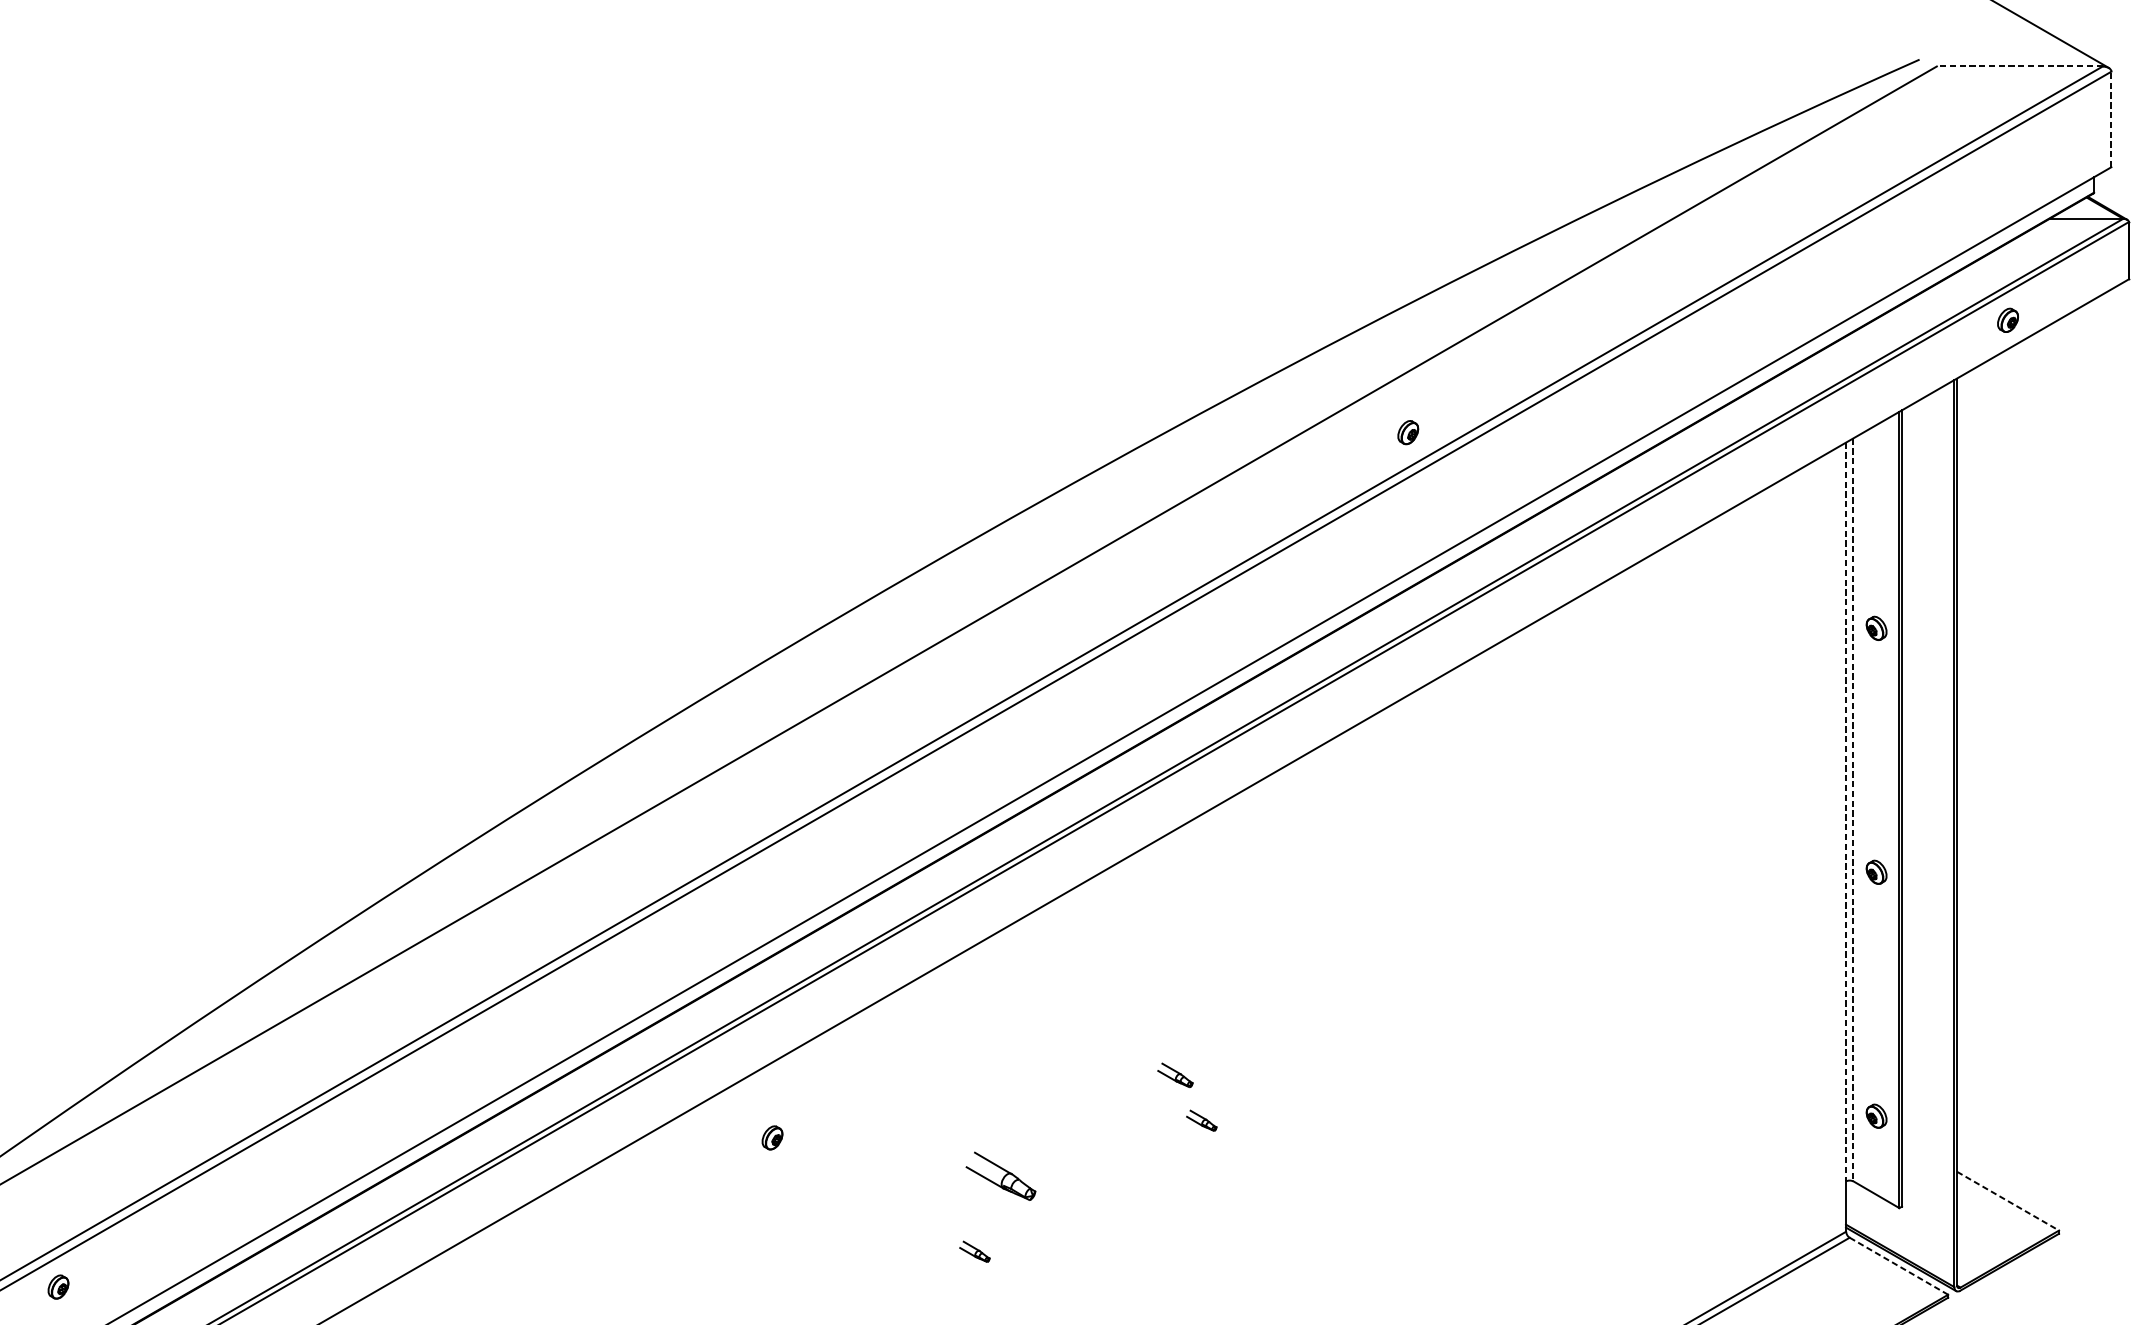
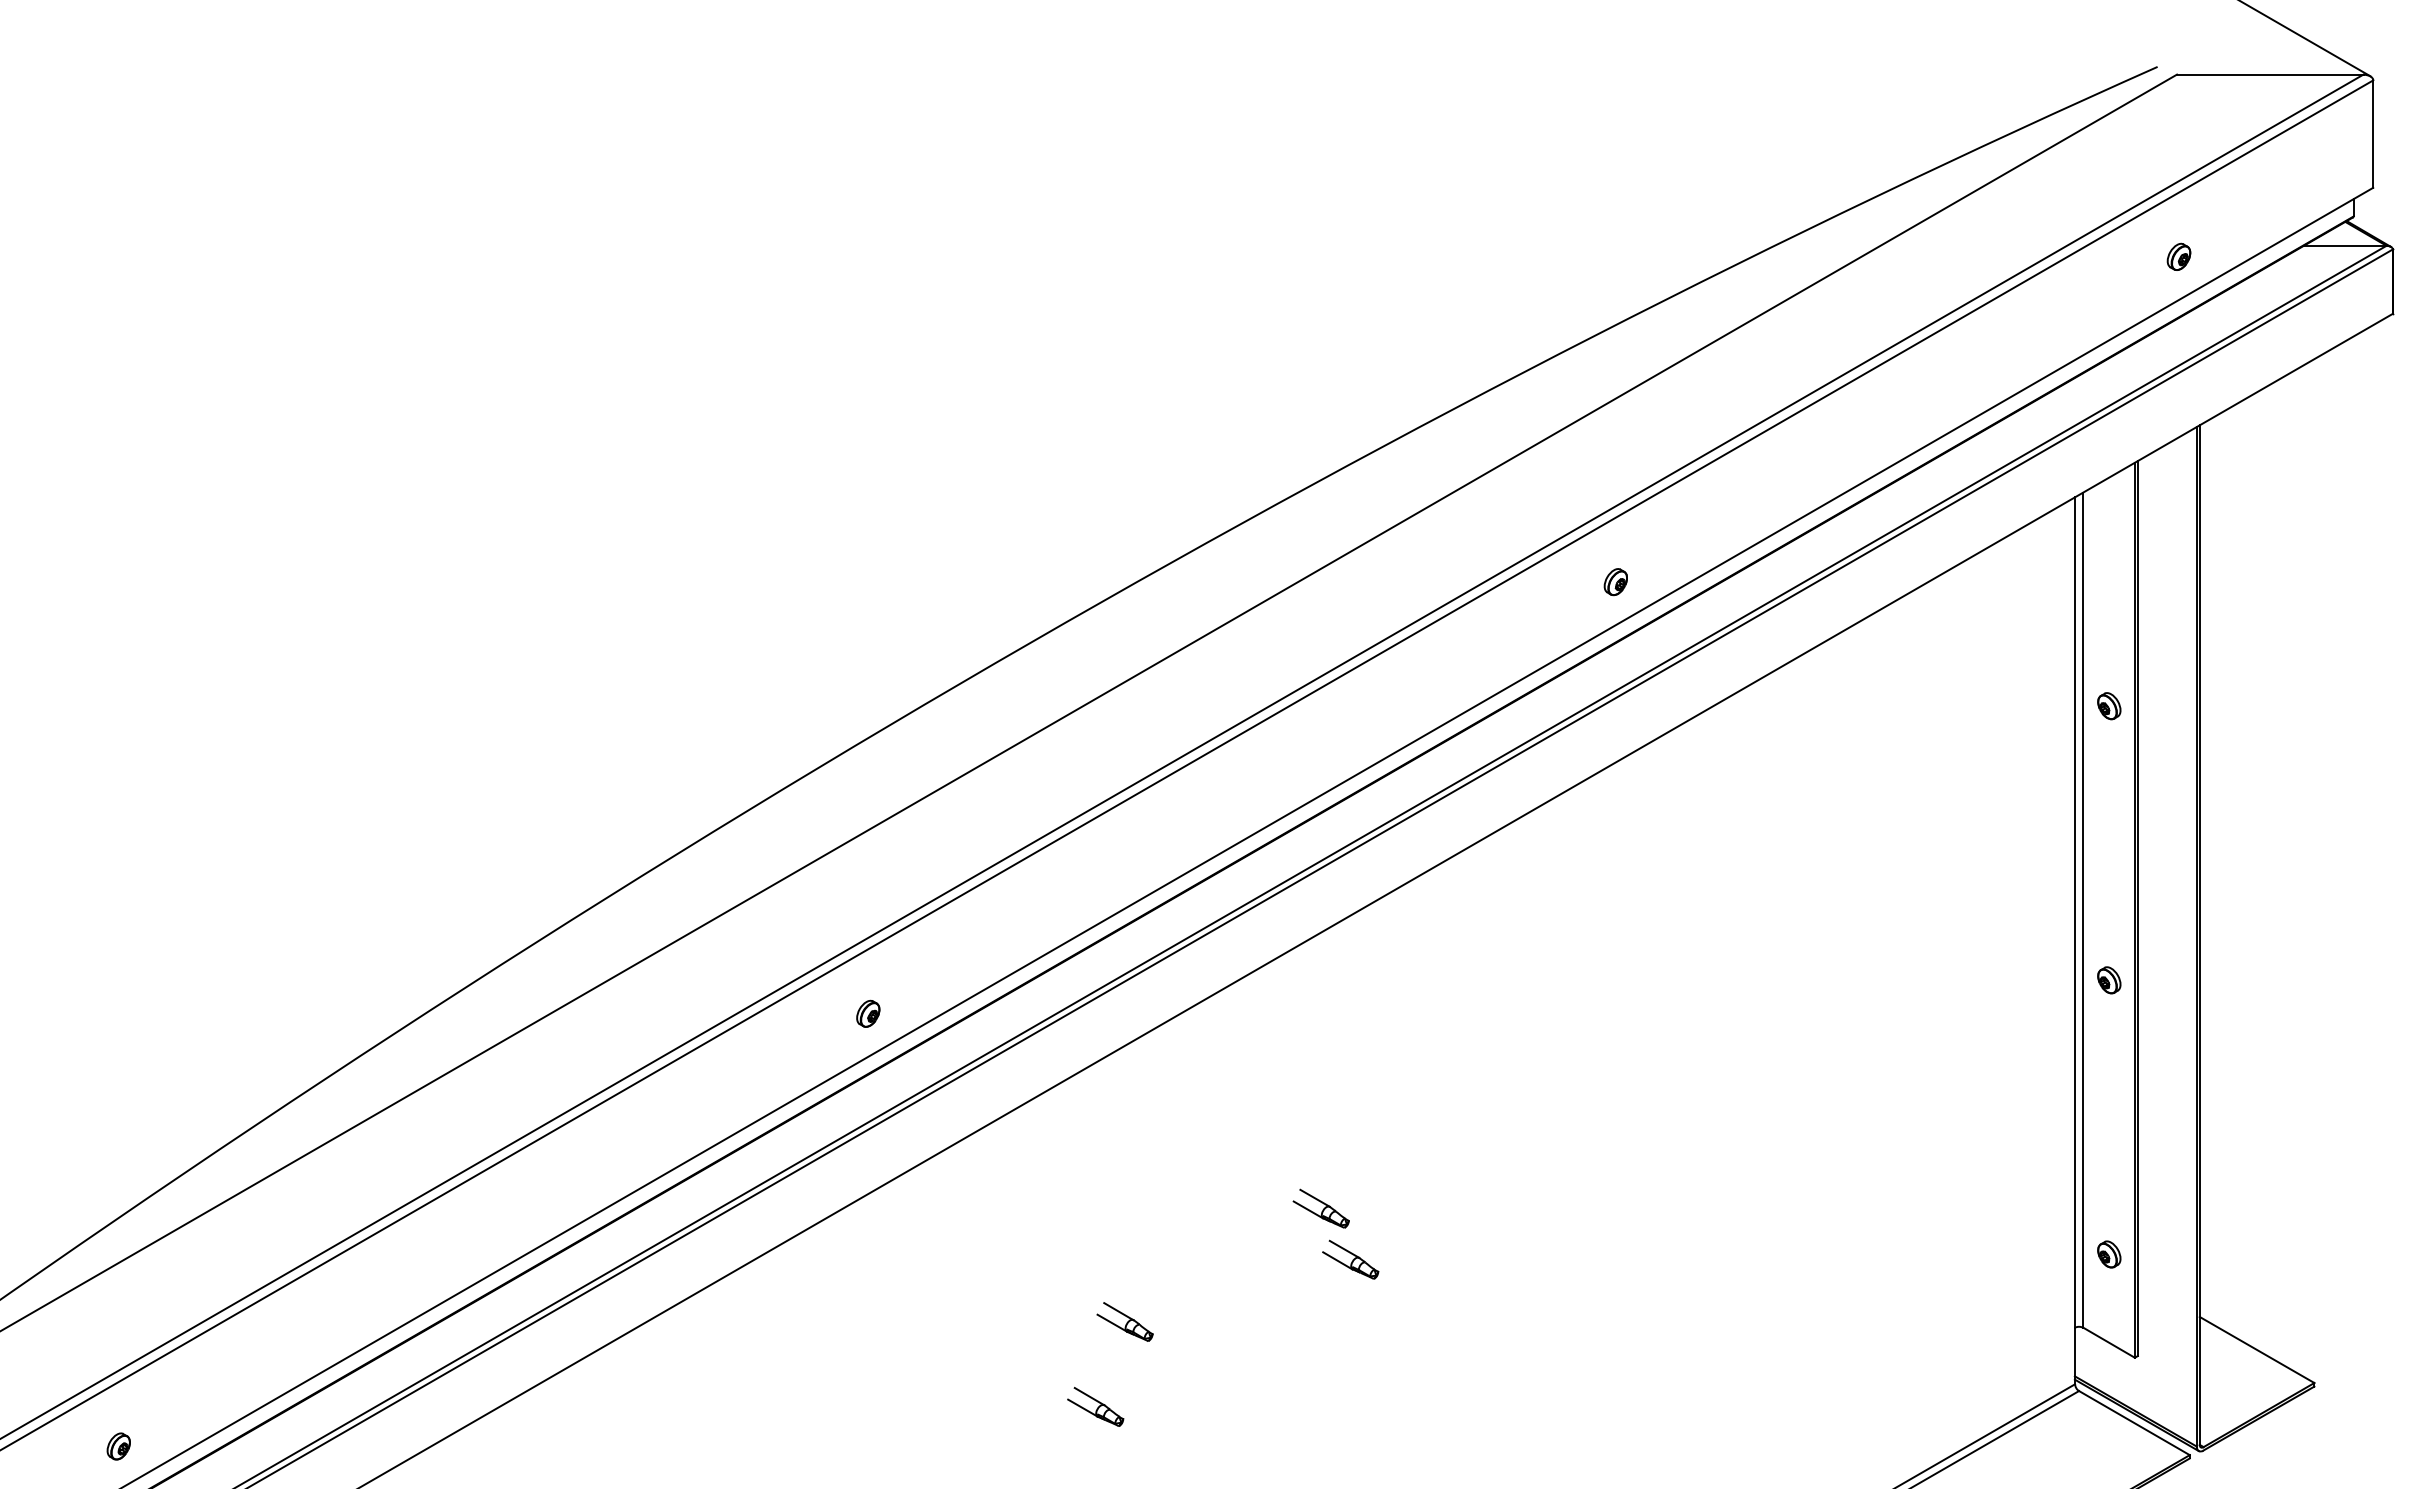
line: (2019, 66) -> (2269, 74), dashed -> solid
line: (2111, 119) -> (2373, 134), dashed -> solid
part: (2007, 319) -> (2178, 256), moved
part: (1407, 432) -> (1615, 582), moved
line: (1852, 810) -> (2082, 910), dashed -> solid
line: (1845, 811) -> (2074, 912), dashed -> solid
part: (1174, 1075) -> (1320, 1208), size x1.43
part: (1201, 1120) -> (1350, 1259), size x1.67
part: (772, 1137) -> (868, 1013), moved
part: (1000, 1175) -> (1124, 1321), size x0.71
line: (2008, 1201) -> (2257, 1350), dashed -> solid
part: (974, 1251) -> (1095, 1406), size x1.67
line: (1899, 1266) -> (2134, 1423), dashed -> solid
part: (58, 1287) -> (118, 1446), moved

